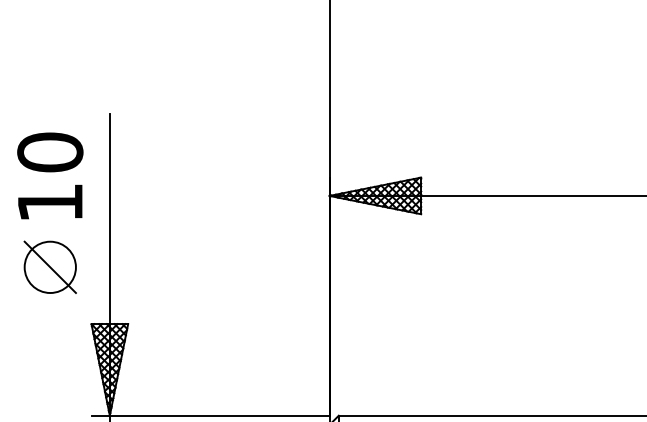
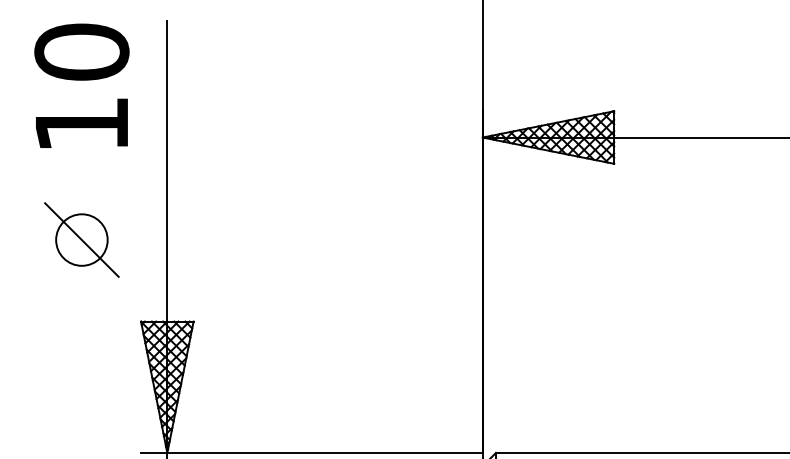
text: (50, 175) -> (82, 85), moved
circle: (49, 267) -> (80, 240), size x0.7

